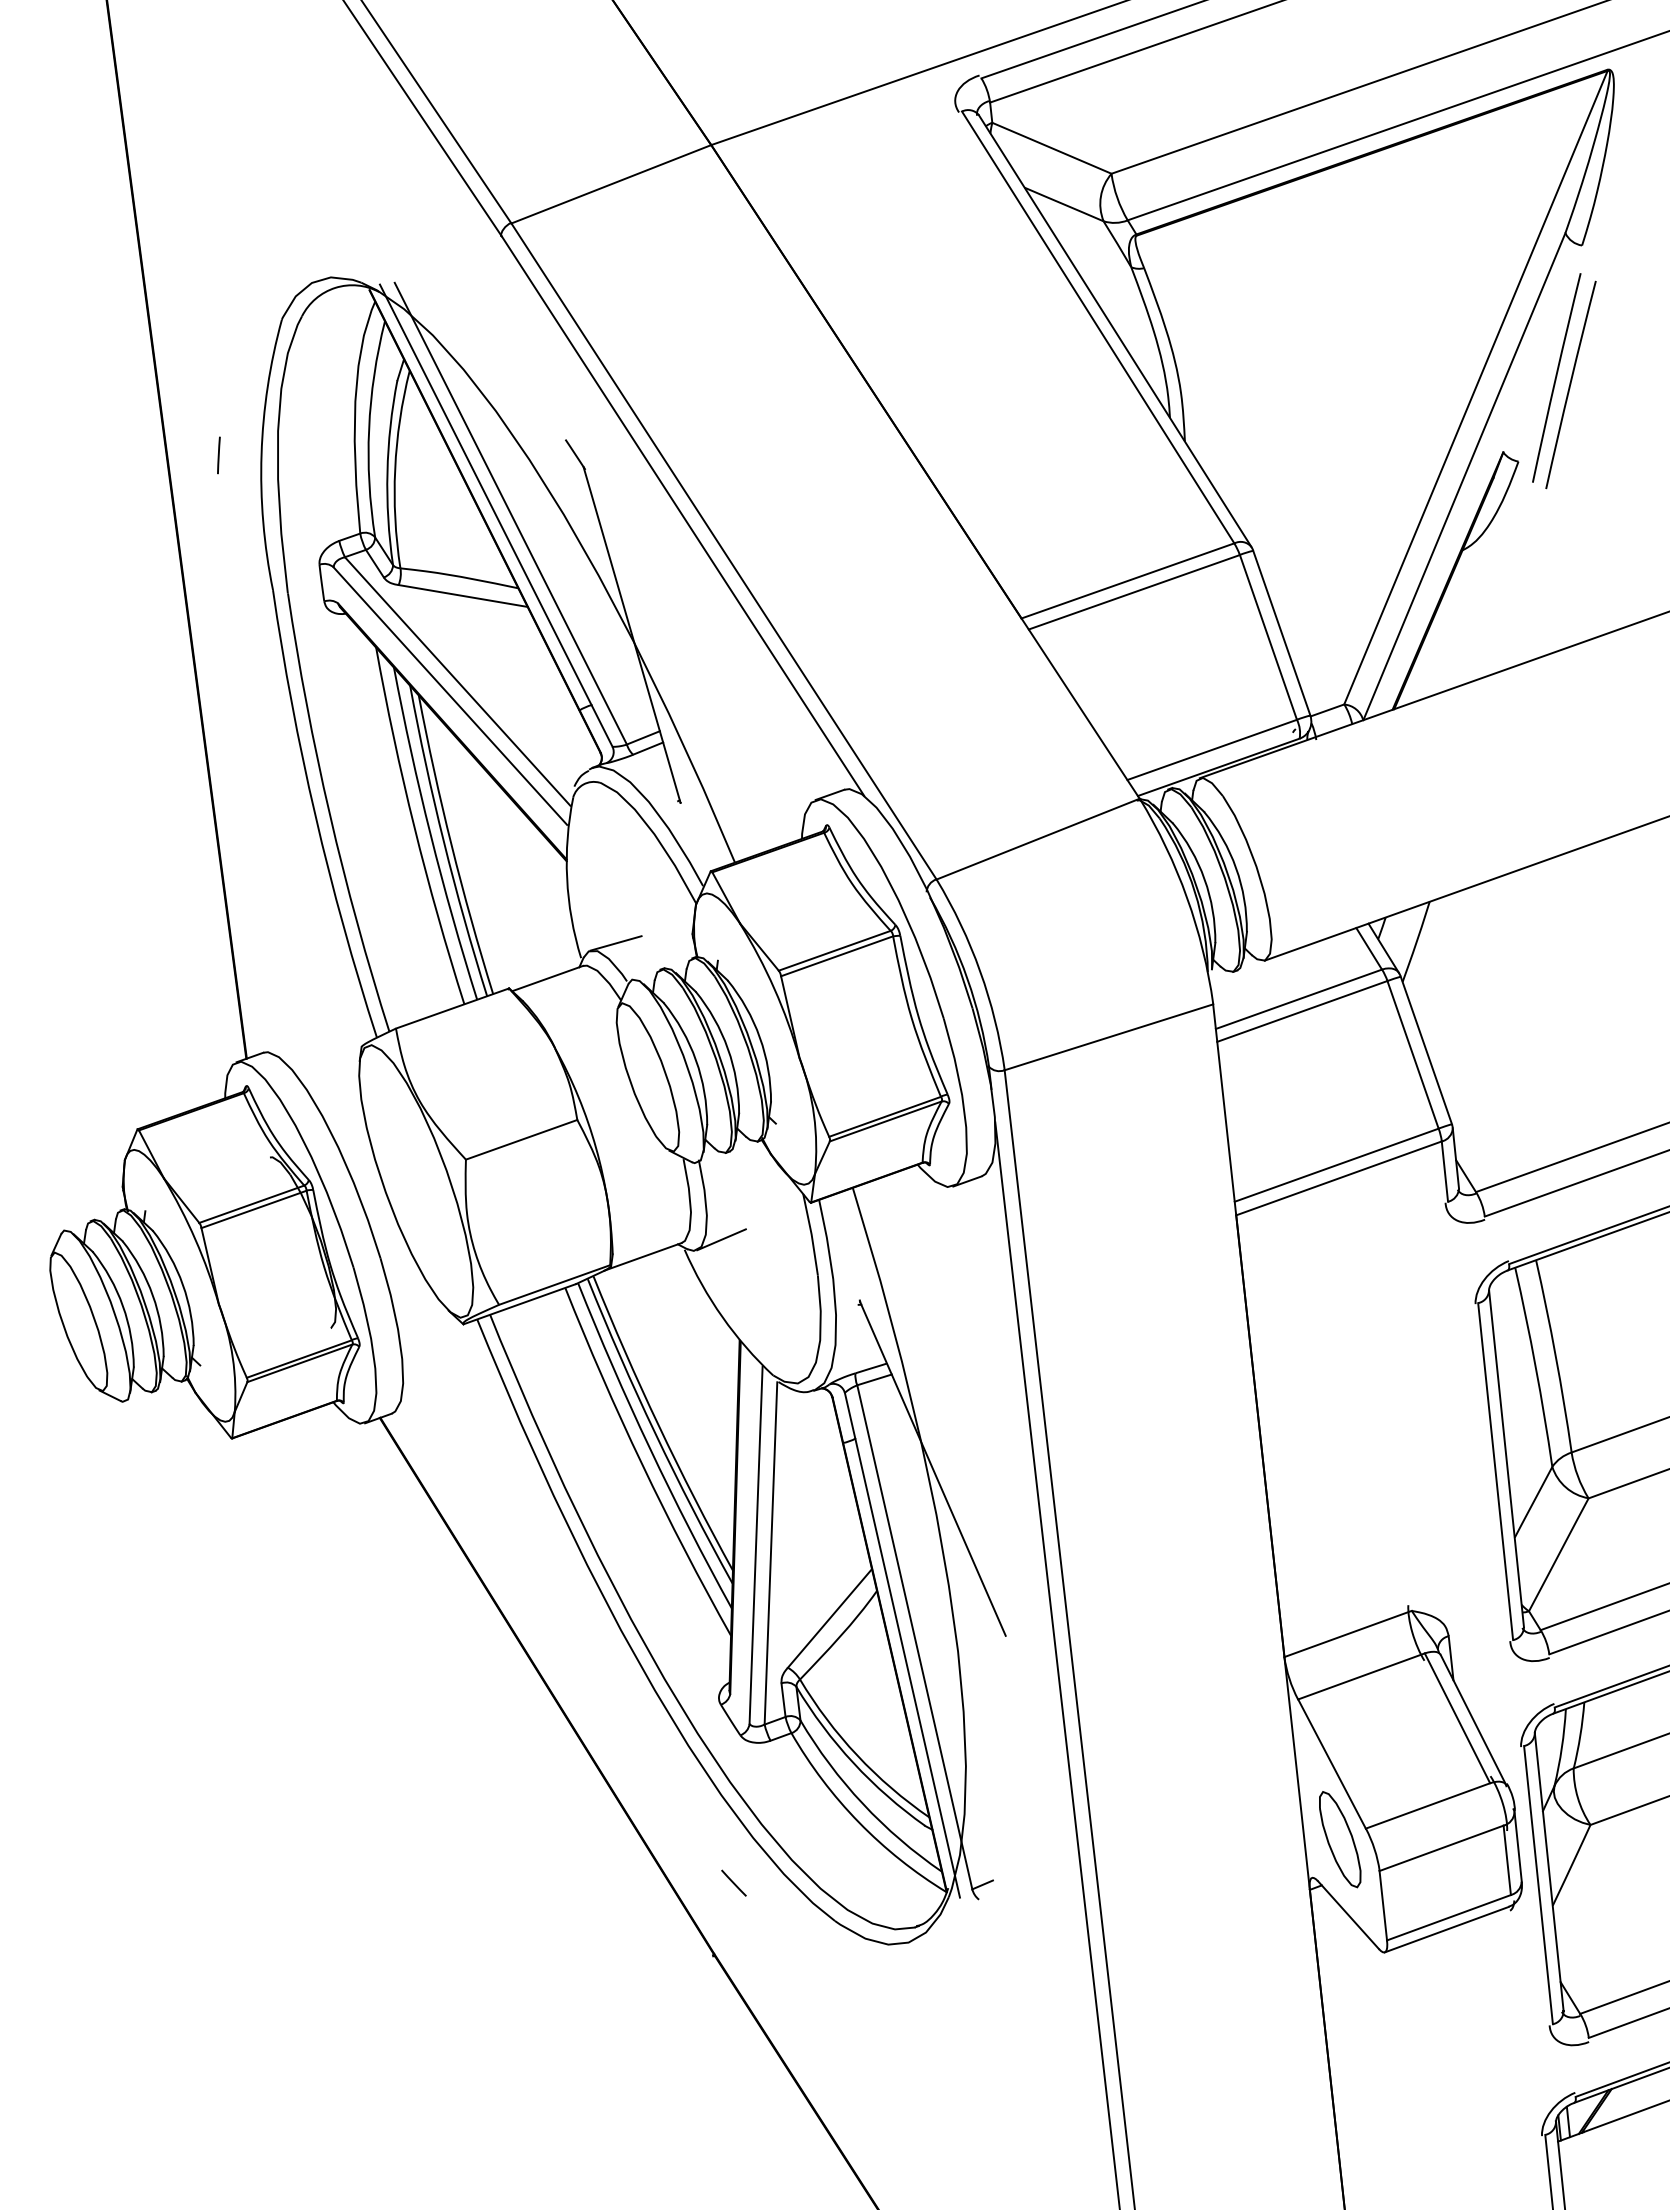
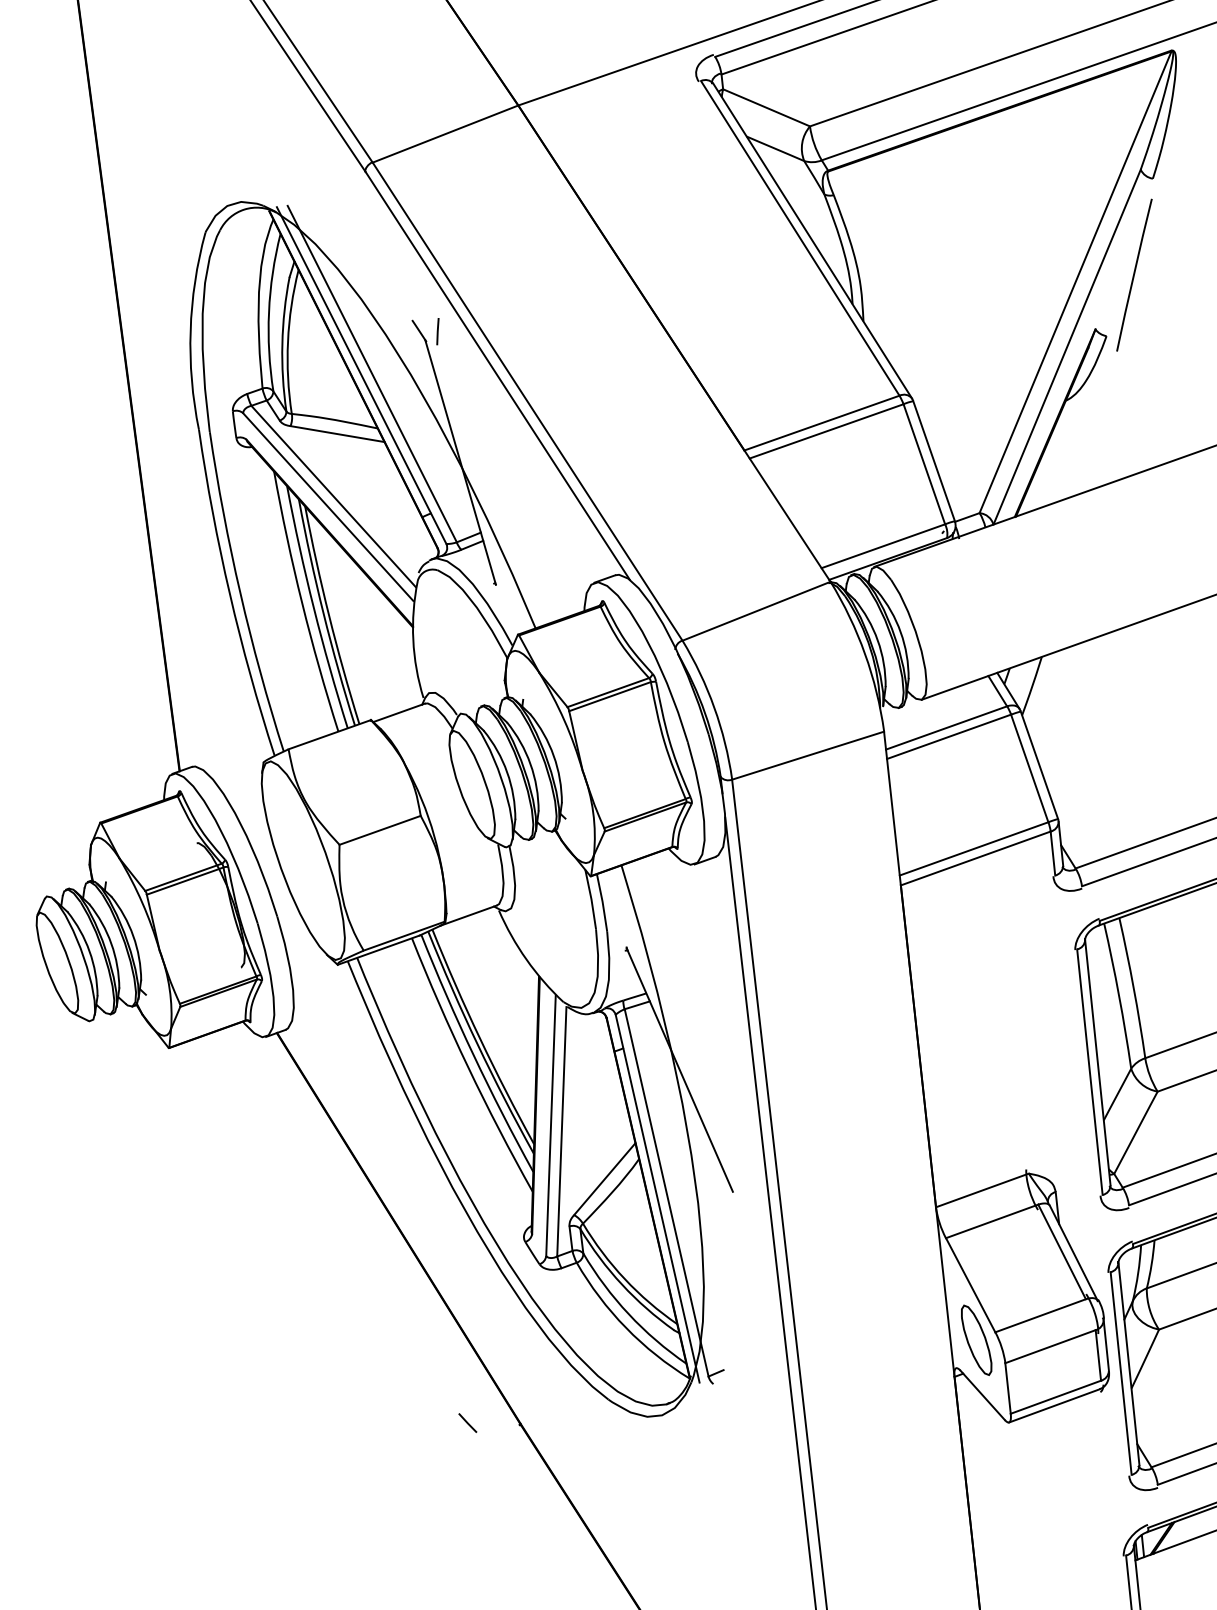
line: (1570, 384) -> (1144, 279), removed
line: (218, 455) -> (437, 331), moved
line: (615, 943) -> (448, 687), removed
line: (721, 1239) -> (525, 903), removed
line: (733, 1882) -> (467, 1422), moved

